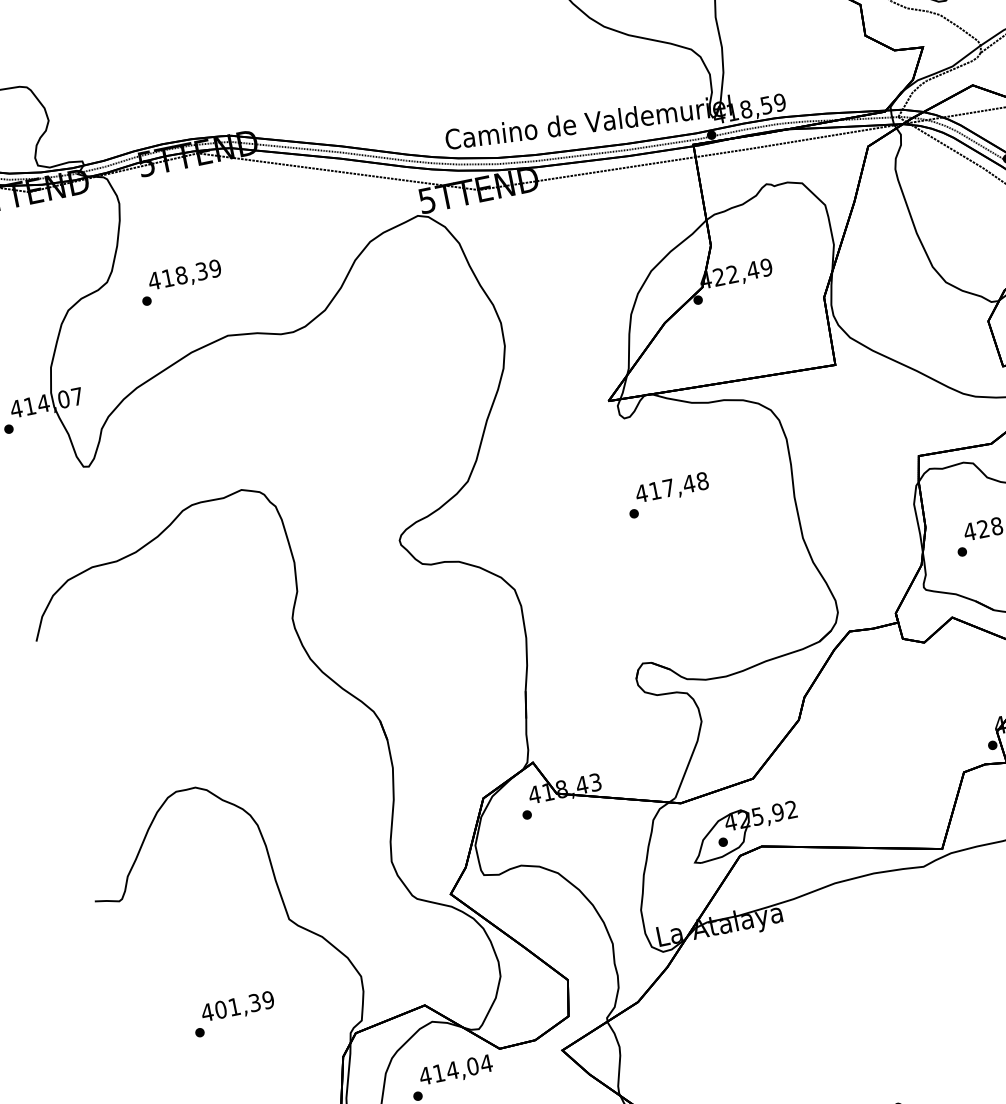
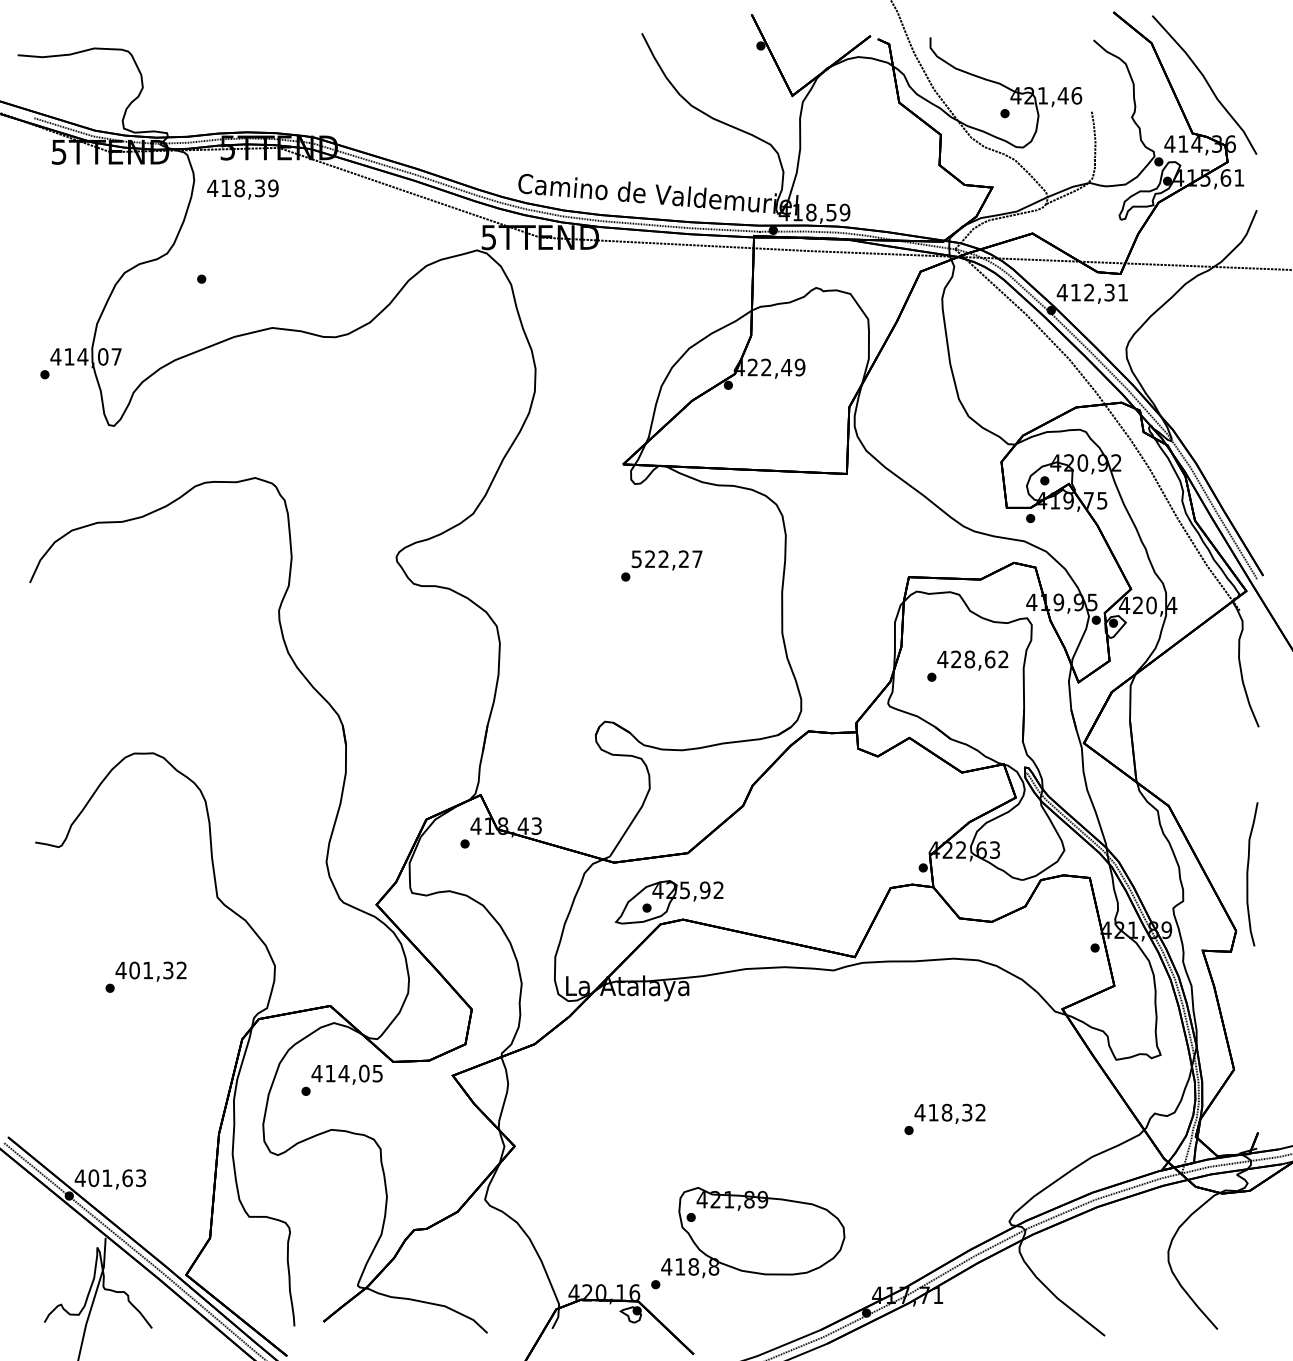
text: (184, 276) -> (242, 189), moved
text: (671, 487) -> (666, 559), 417,48 -> 522,27
text: (268, 1000) -> (181, 970), 401,39 -> 401,32
text: (486, 1063) -> (377, 1073), 414,04 -> 414,05

